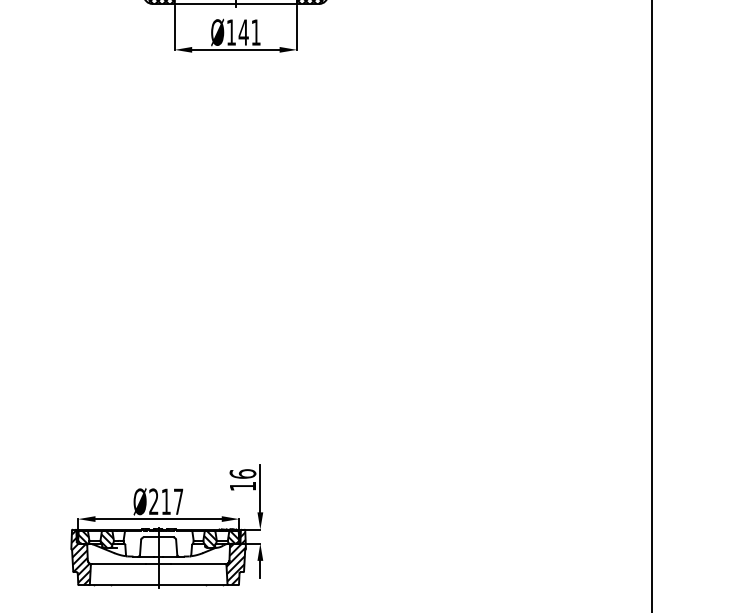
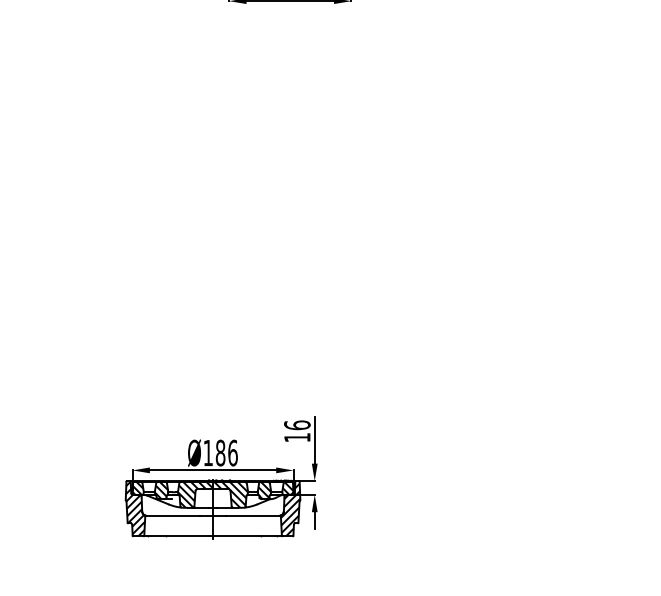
text: (166, 501) -> (220, 452), Ø217 -> Ø186
hatch: (158, 542) -> (212, 493), added

